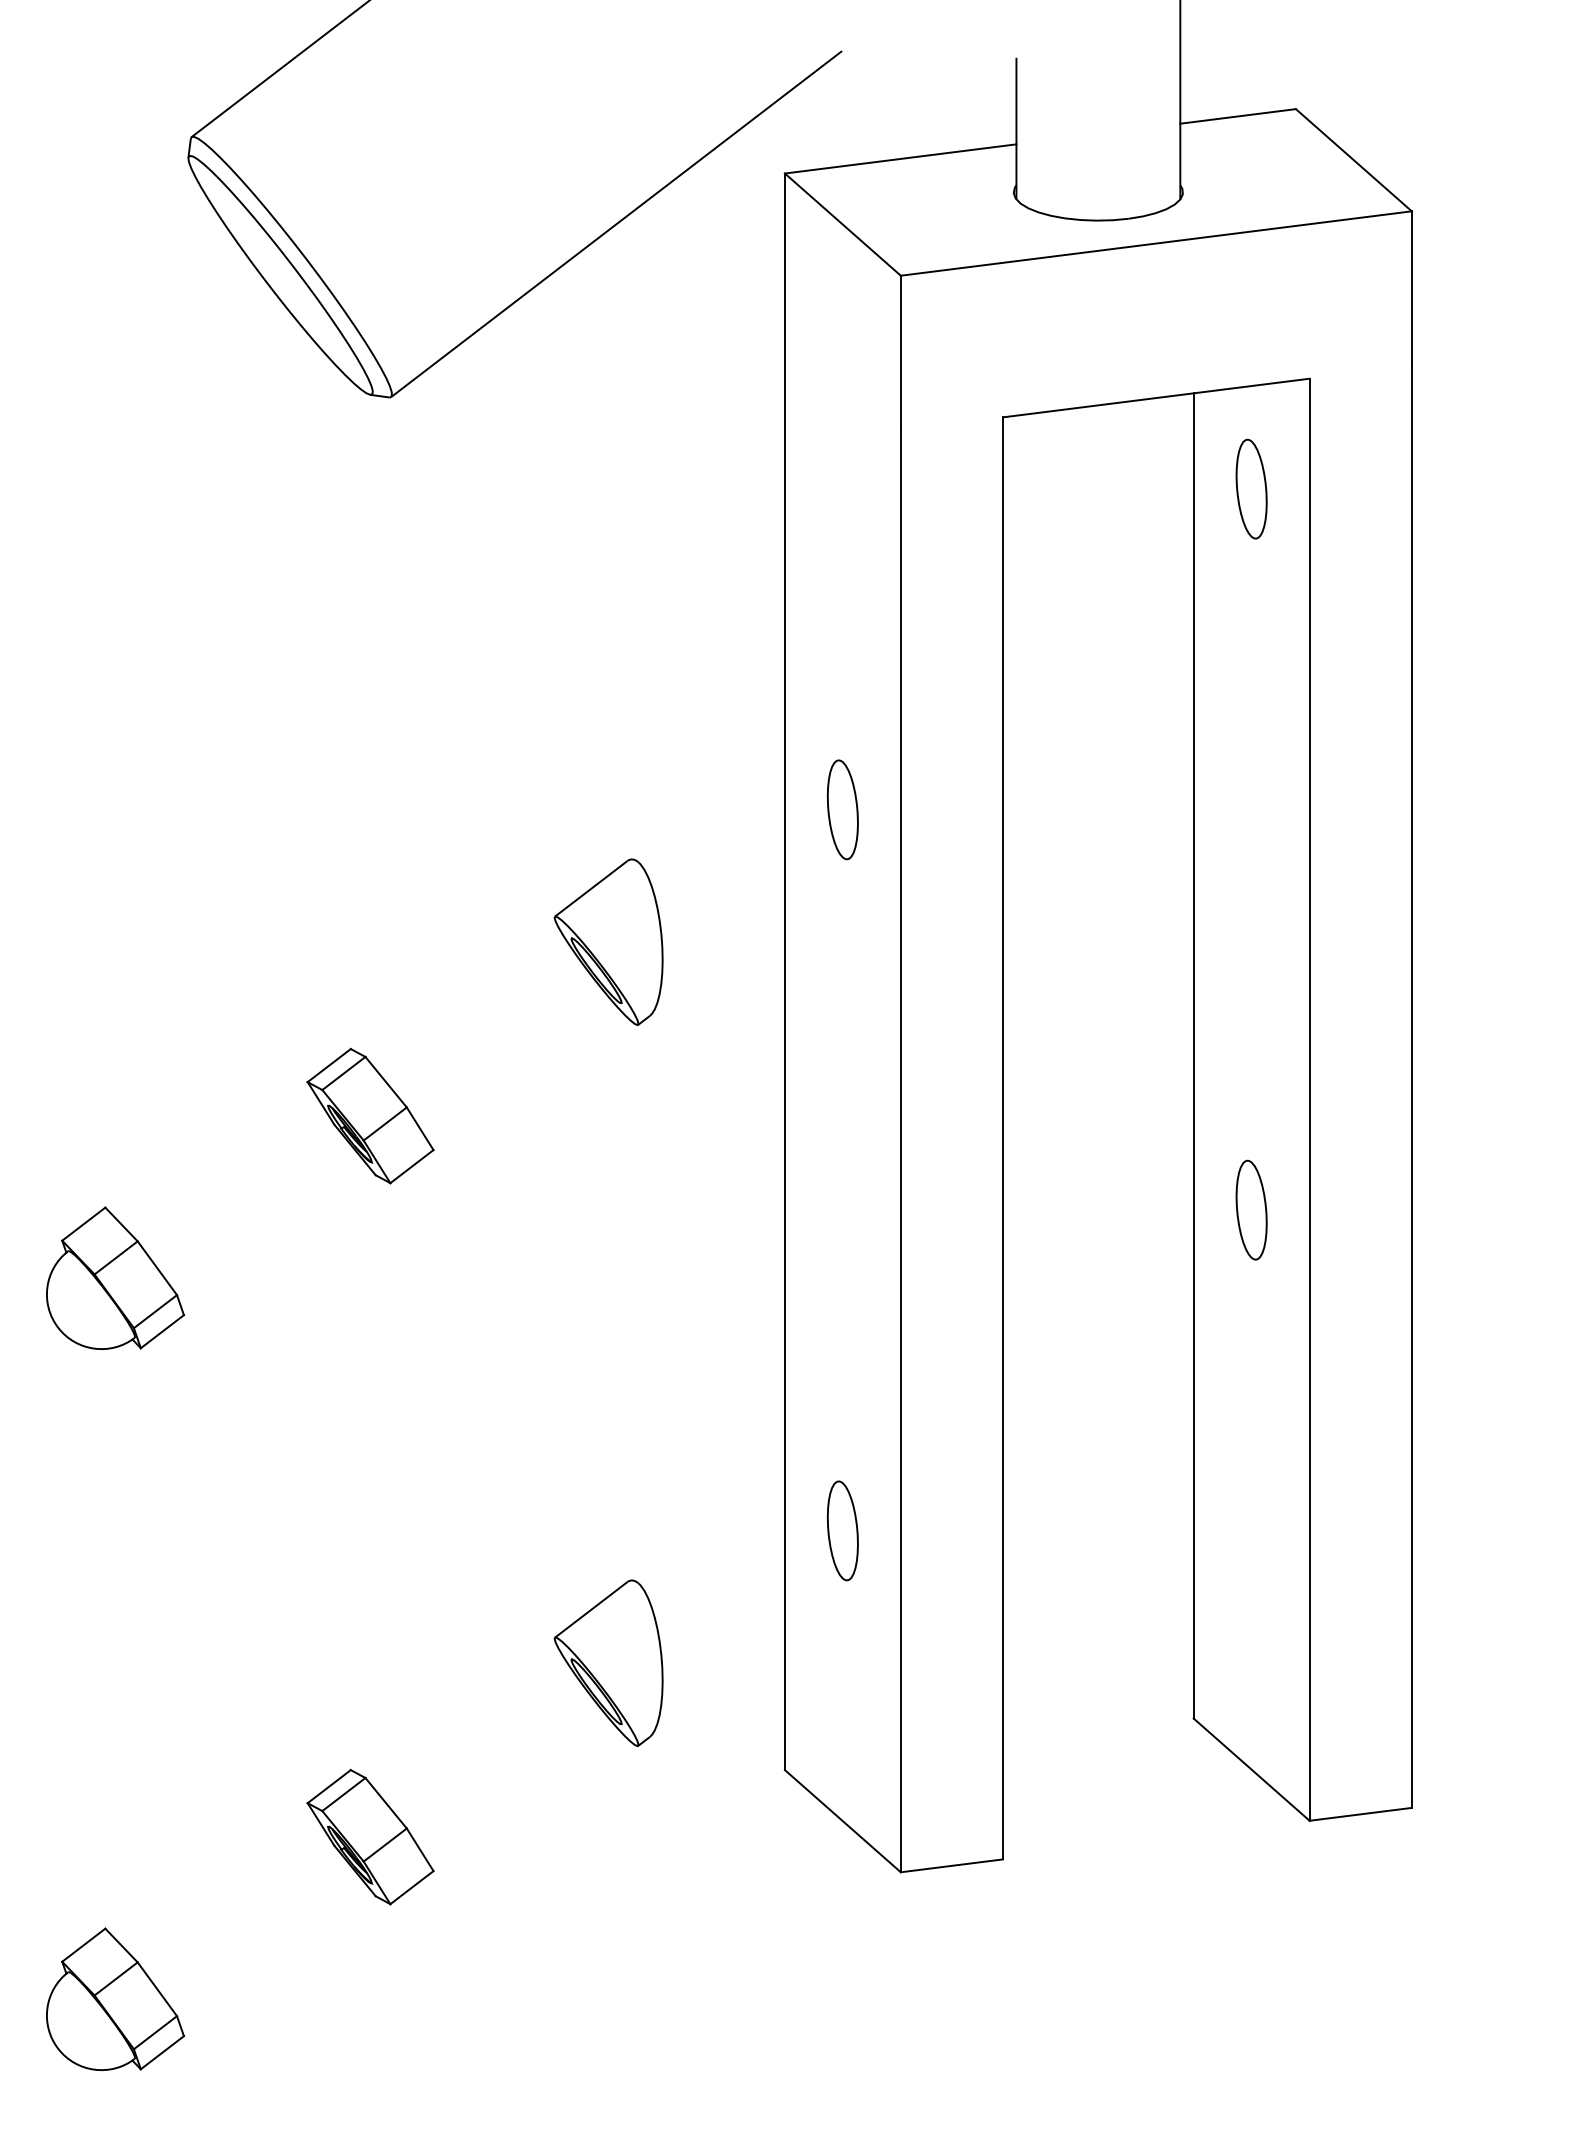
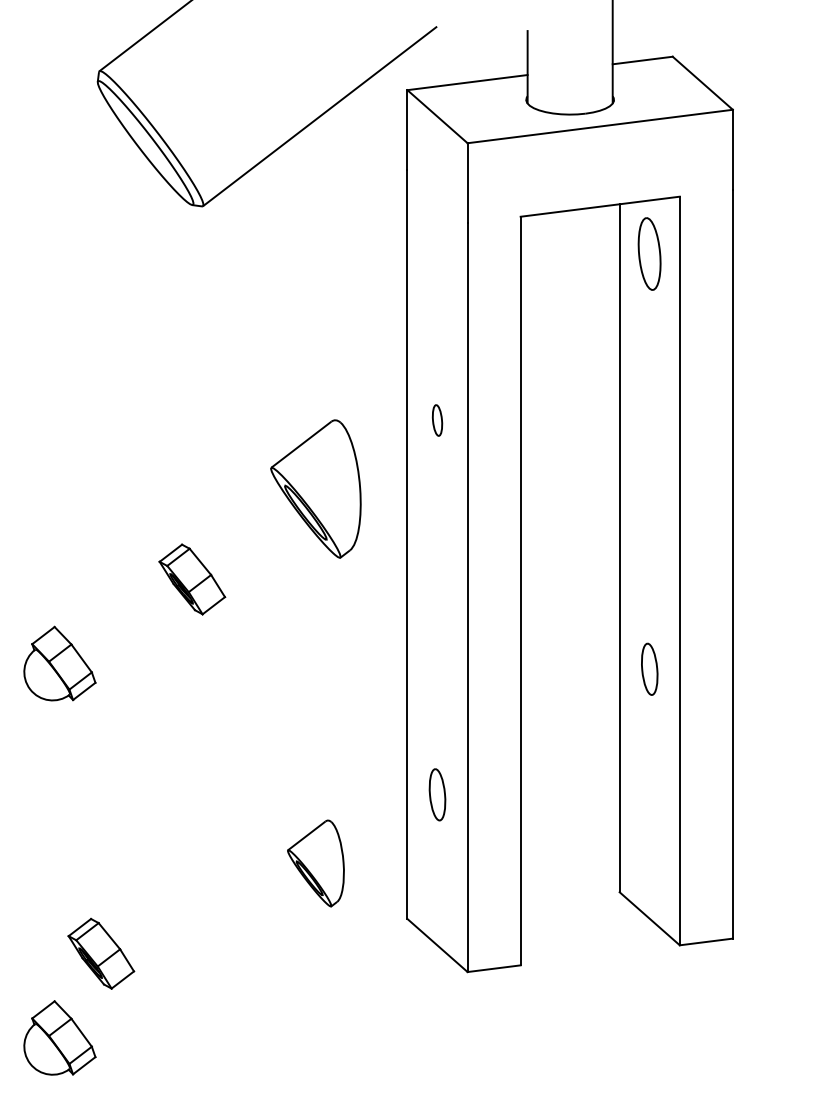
part: (1251, 488) -> (649, 253), size x1.4
part: (842, 809) -> (437, 420), size x0.6
part: (607, 942) -> (315, 489), size x1.6
part: (1251, 1208) -> (649, 668), moved
part: (370, 1836) -> (101, 953), moved

